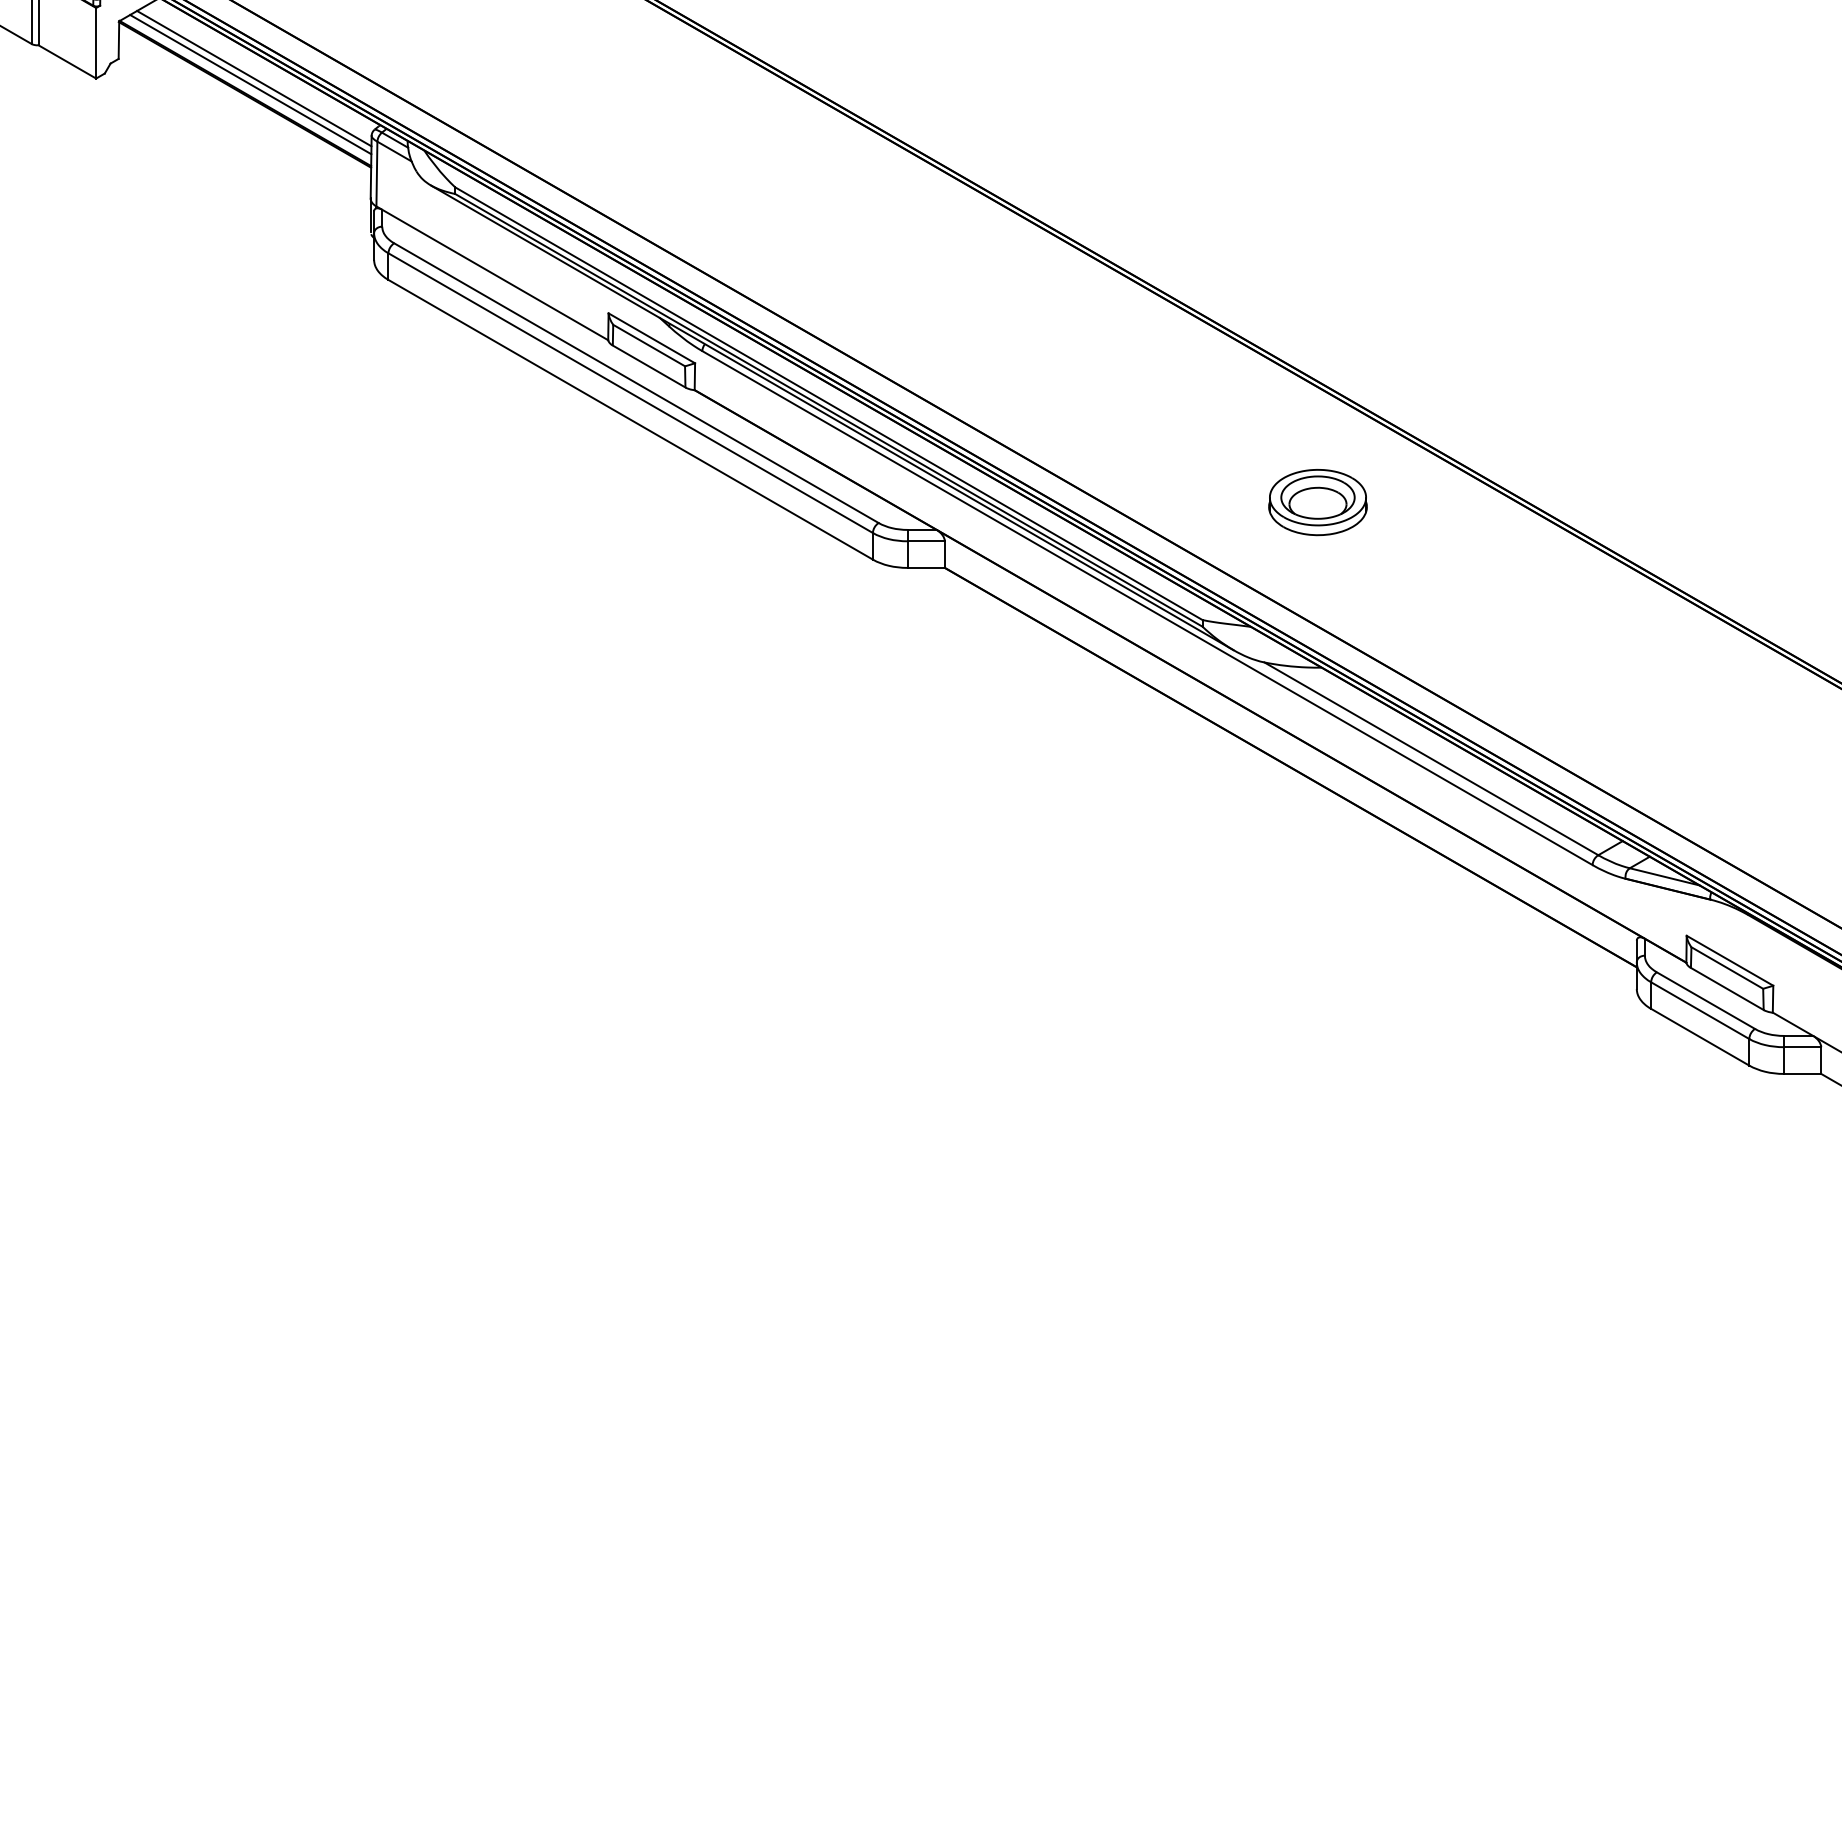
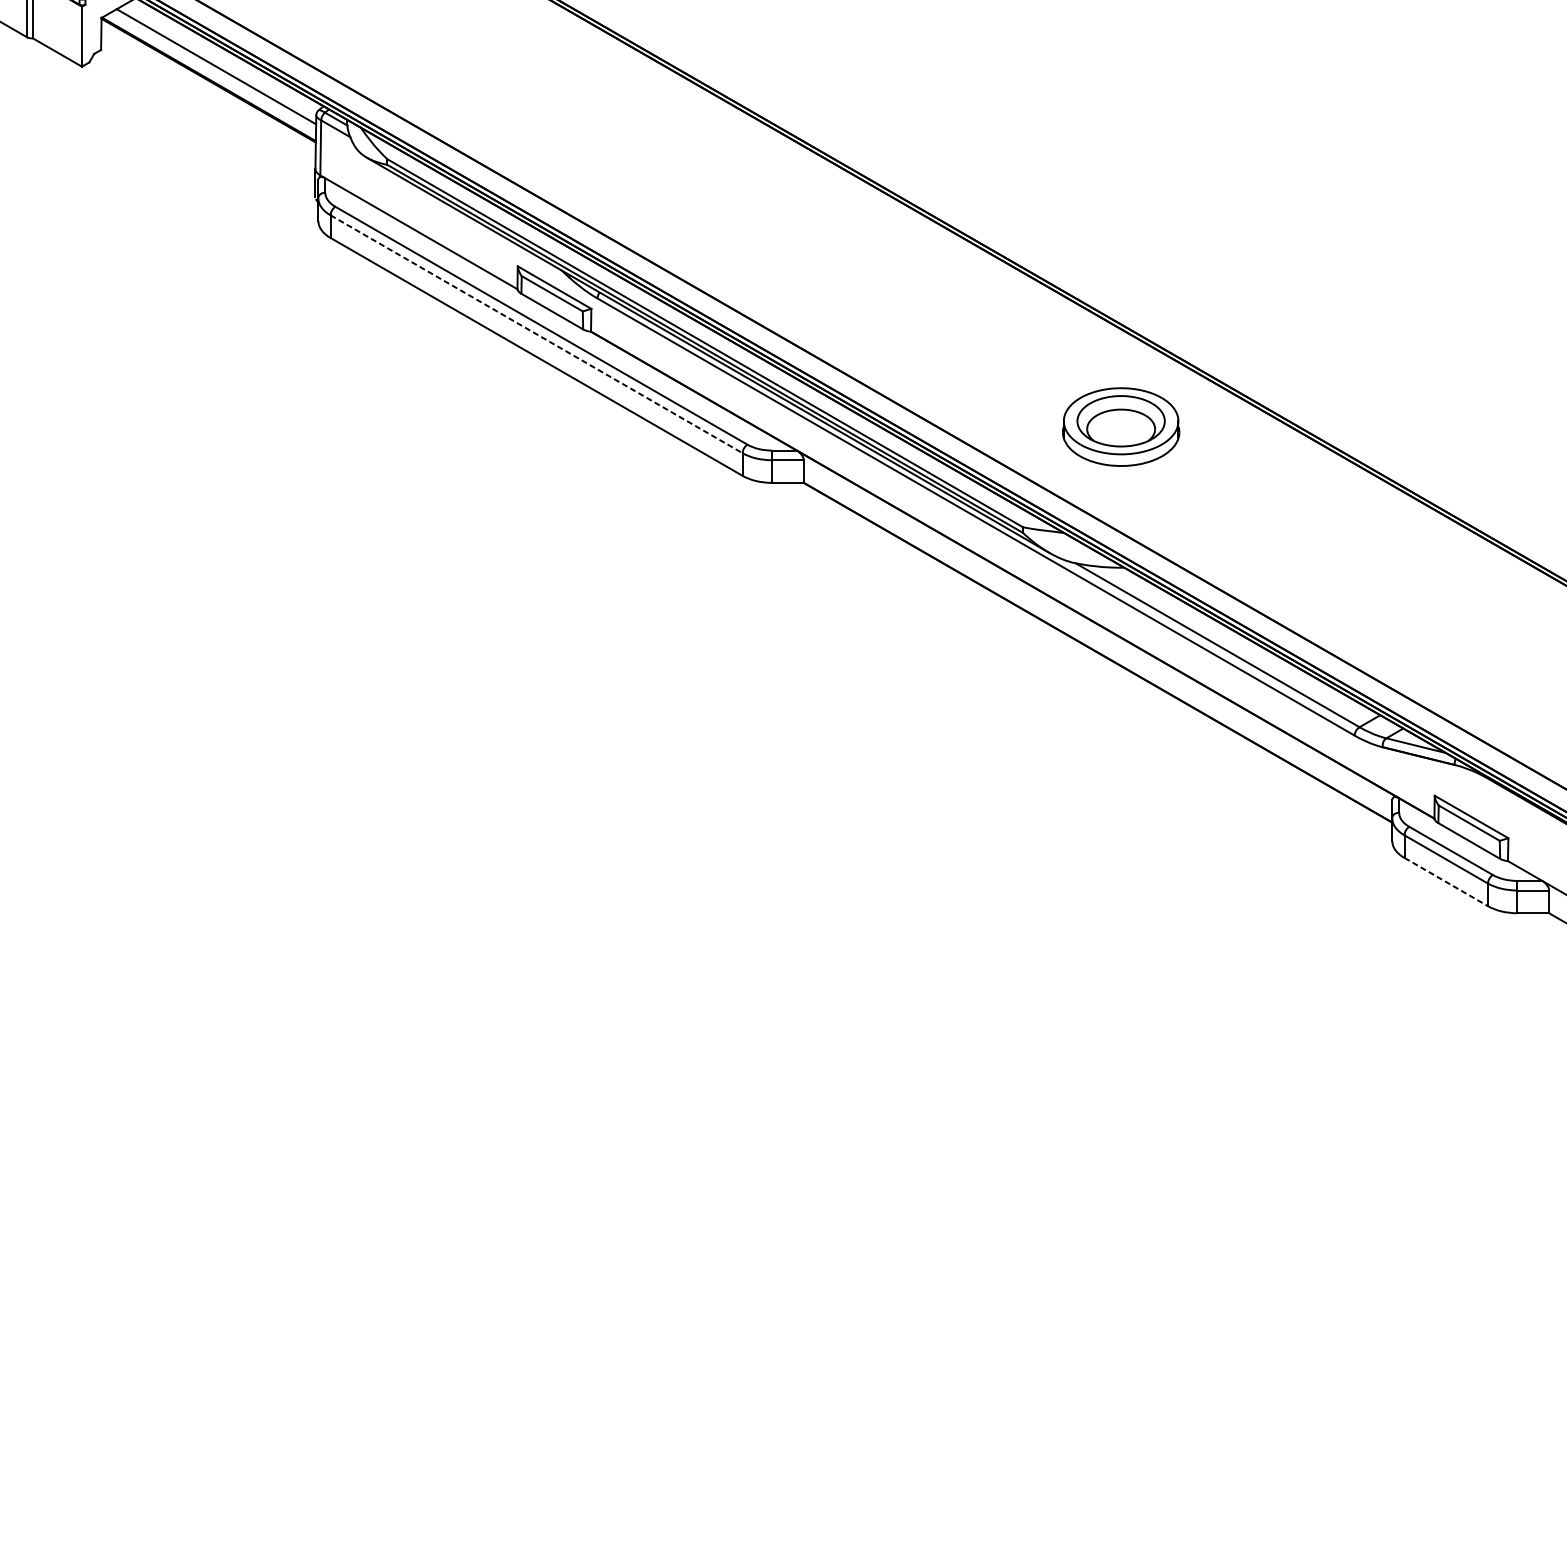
line: (250, 84) -> (213, 71), removed
line: (630, 393) -> (536, 334), solid -> dashed
part: (1317, 502) -> (1120, 427), size x1.4
line: (1700, 1037) -> (1446, 882), solid -> dashed

